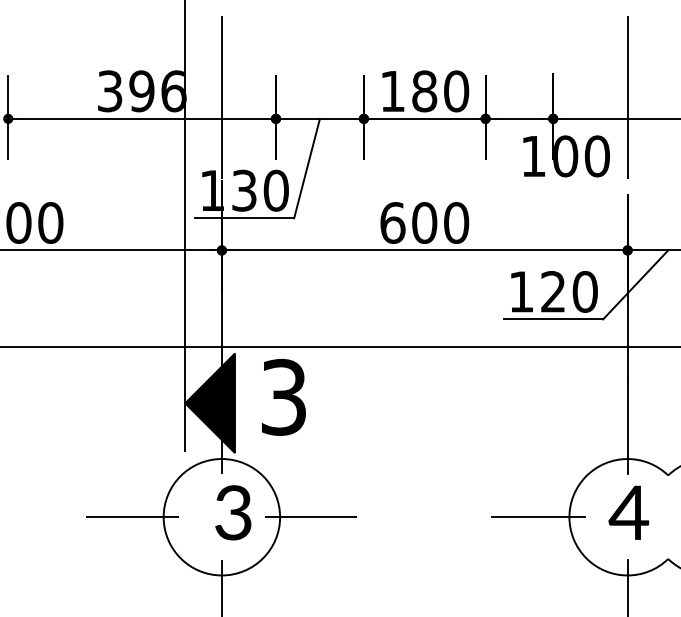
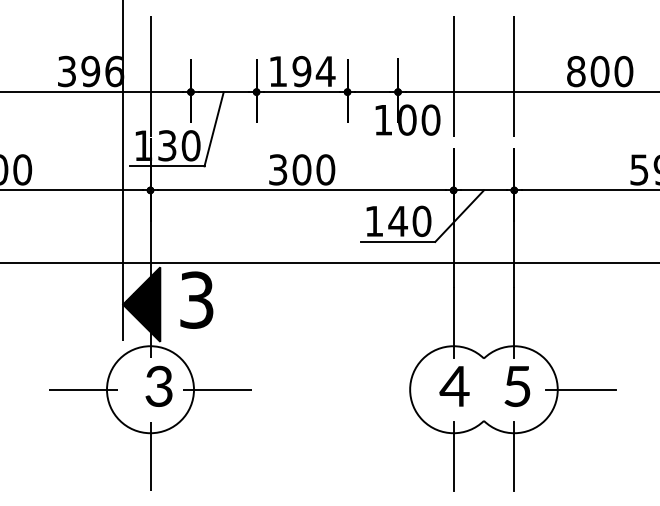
text: (440, 91) -> (313, 71), 180 -> 194
text: (393, 222) -> (278, 169), 600 -> 300
text: (552, 290) -> (397, 220), 120 -> 140
line: (537, 516) -> (386, 389), removed

